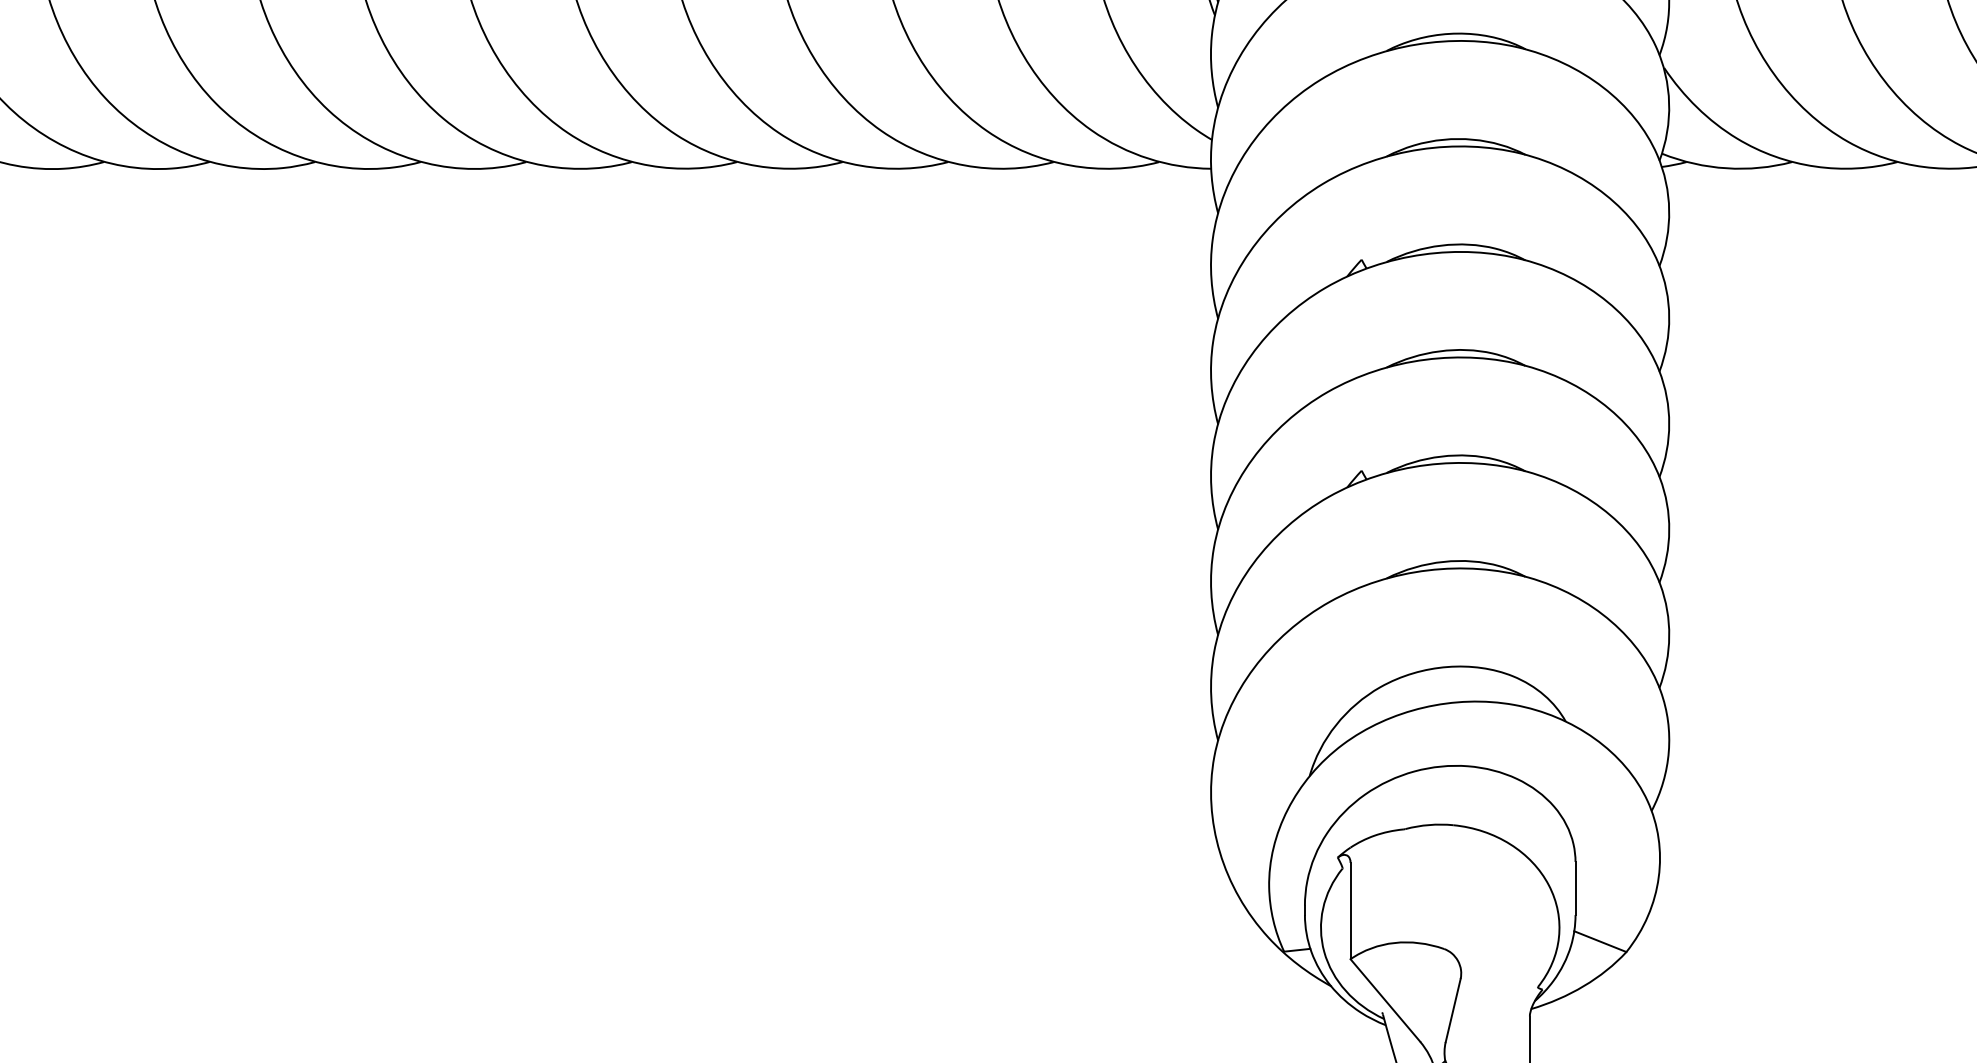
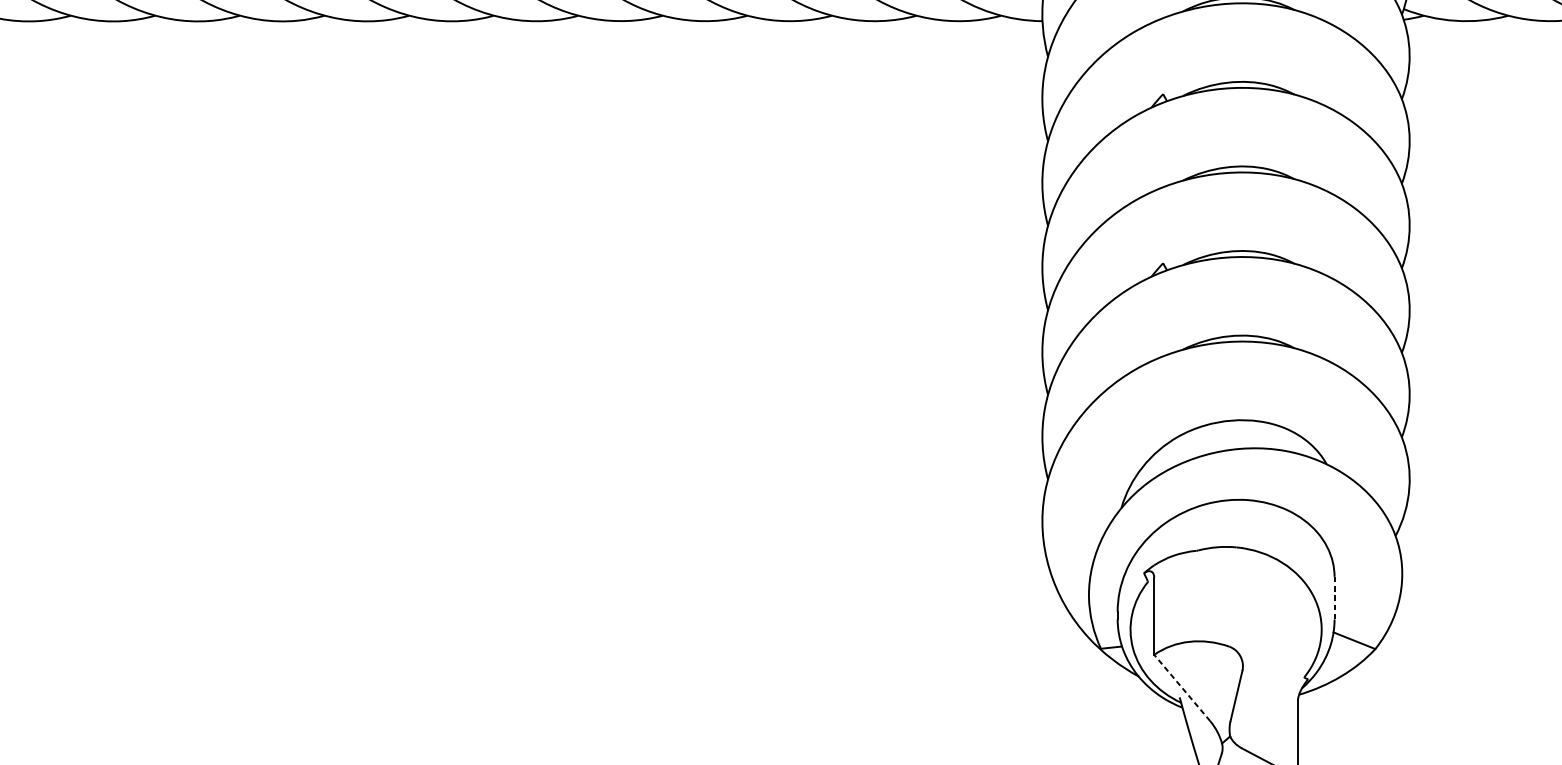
line: (1575, 888) -> (1334, 598), solid -> dashed
line: (1385, 1000) -> (1182, 687), solid -> dashed

